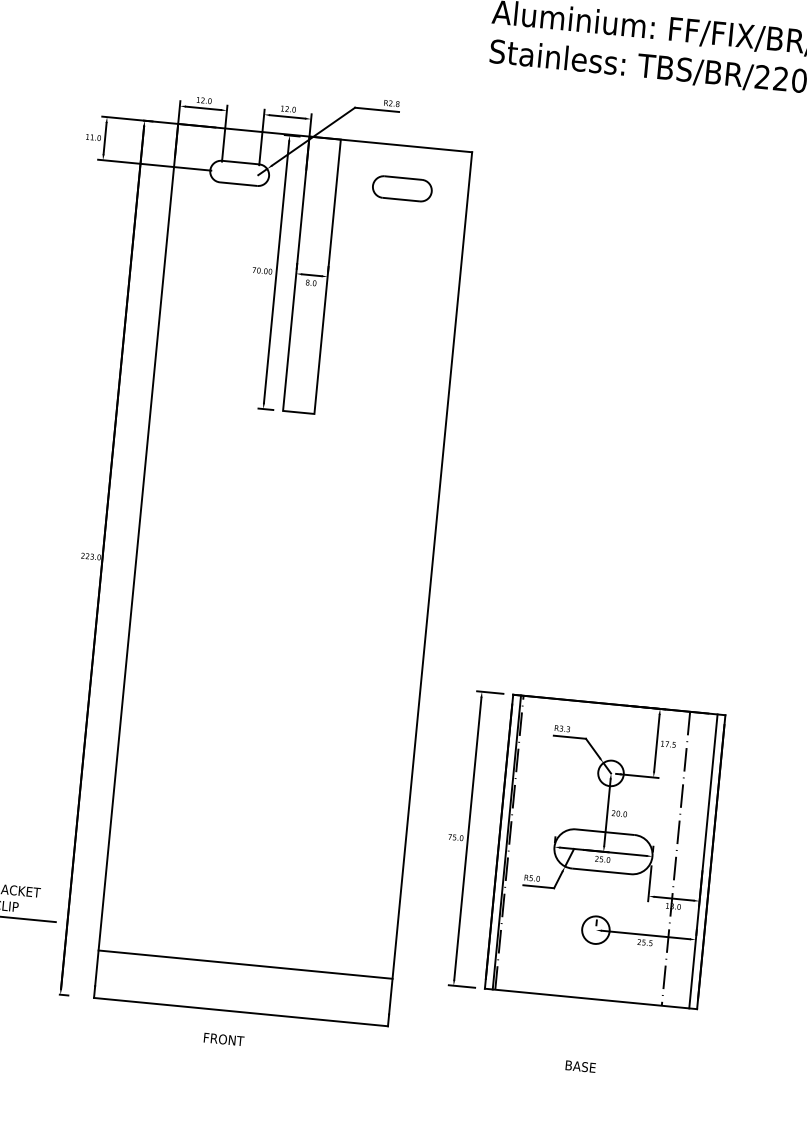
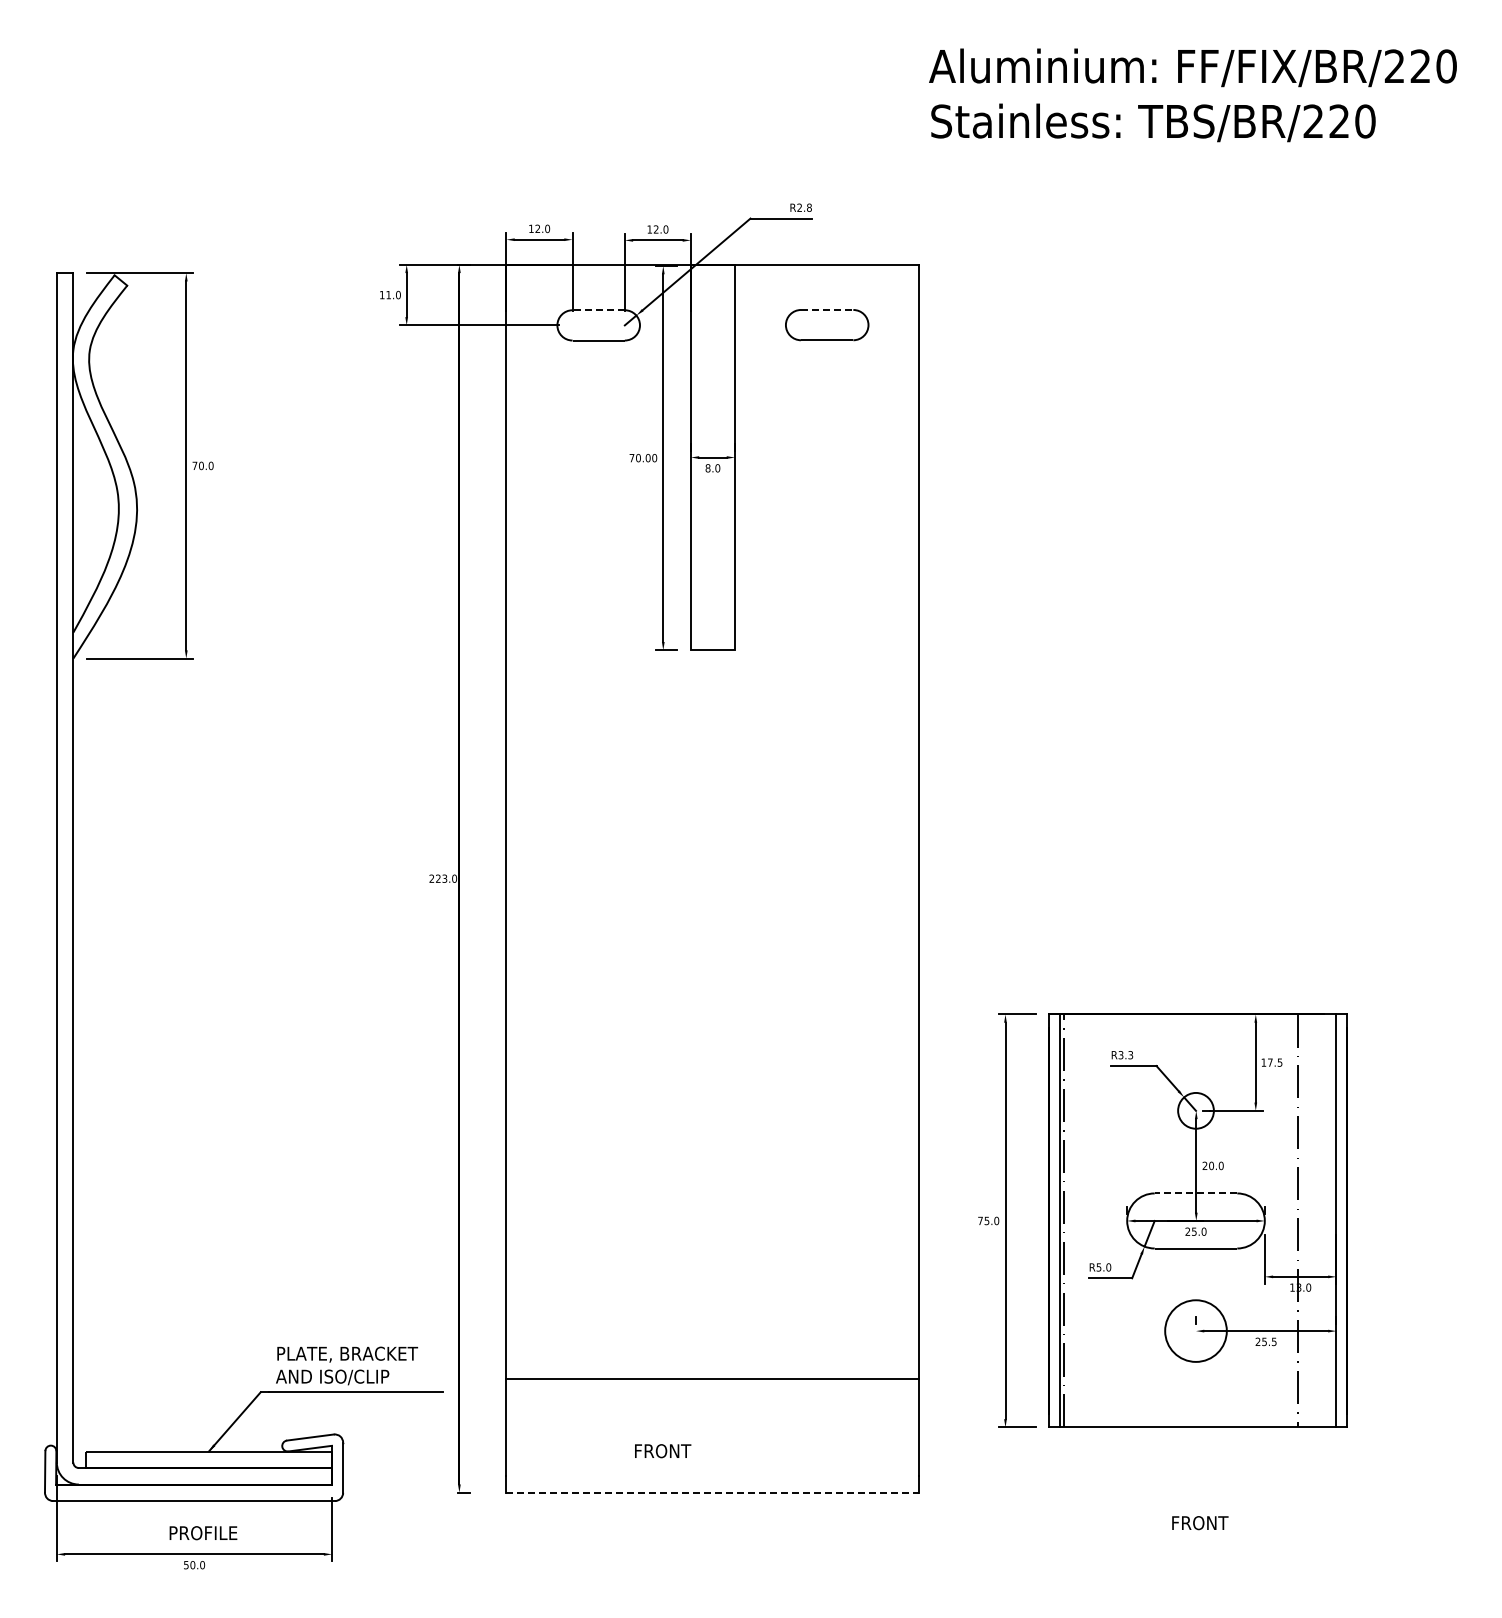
line: (240, 162) -> (598, 310), solid -> dashed
line: (403, 177) -> (827, 309), solid -> dashed
line: (604, 832) -> (1195, 1193), solid -> dashed
circle: (595, 929) -> (1195, 1330), size x1.6
line: (245, 964) -> (712, 1379), moved
line: (241, 1012) -> (713, 1492), solid -> dashed
text: (224, 1039) -> (663, 1451), moved
text: (586, 1066) -> (1200, 1522), BASE -> FRONT

